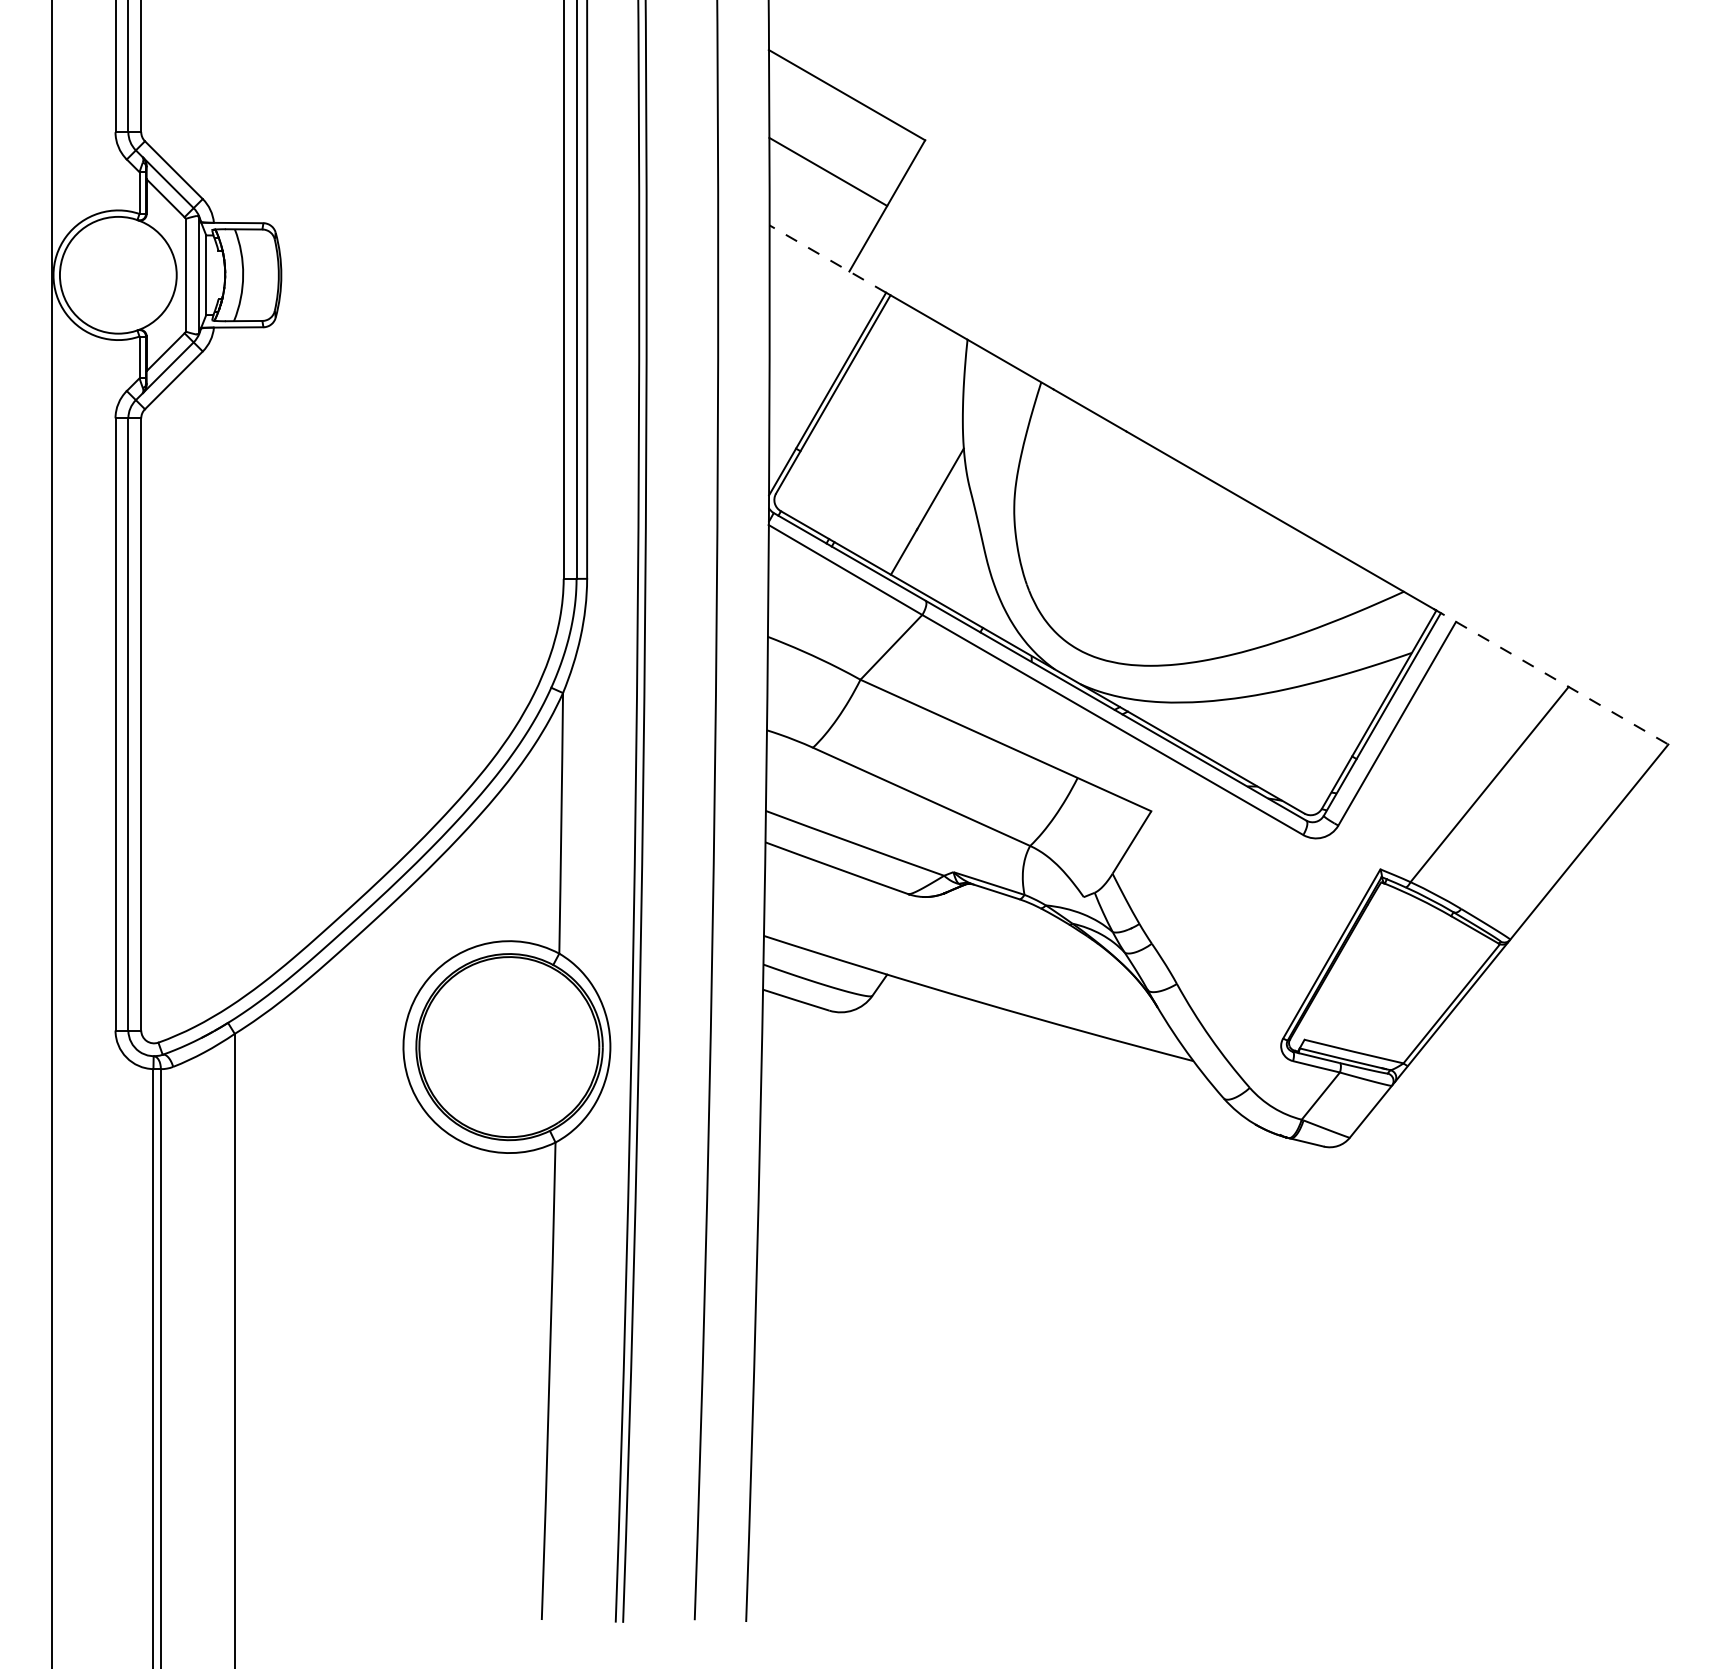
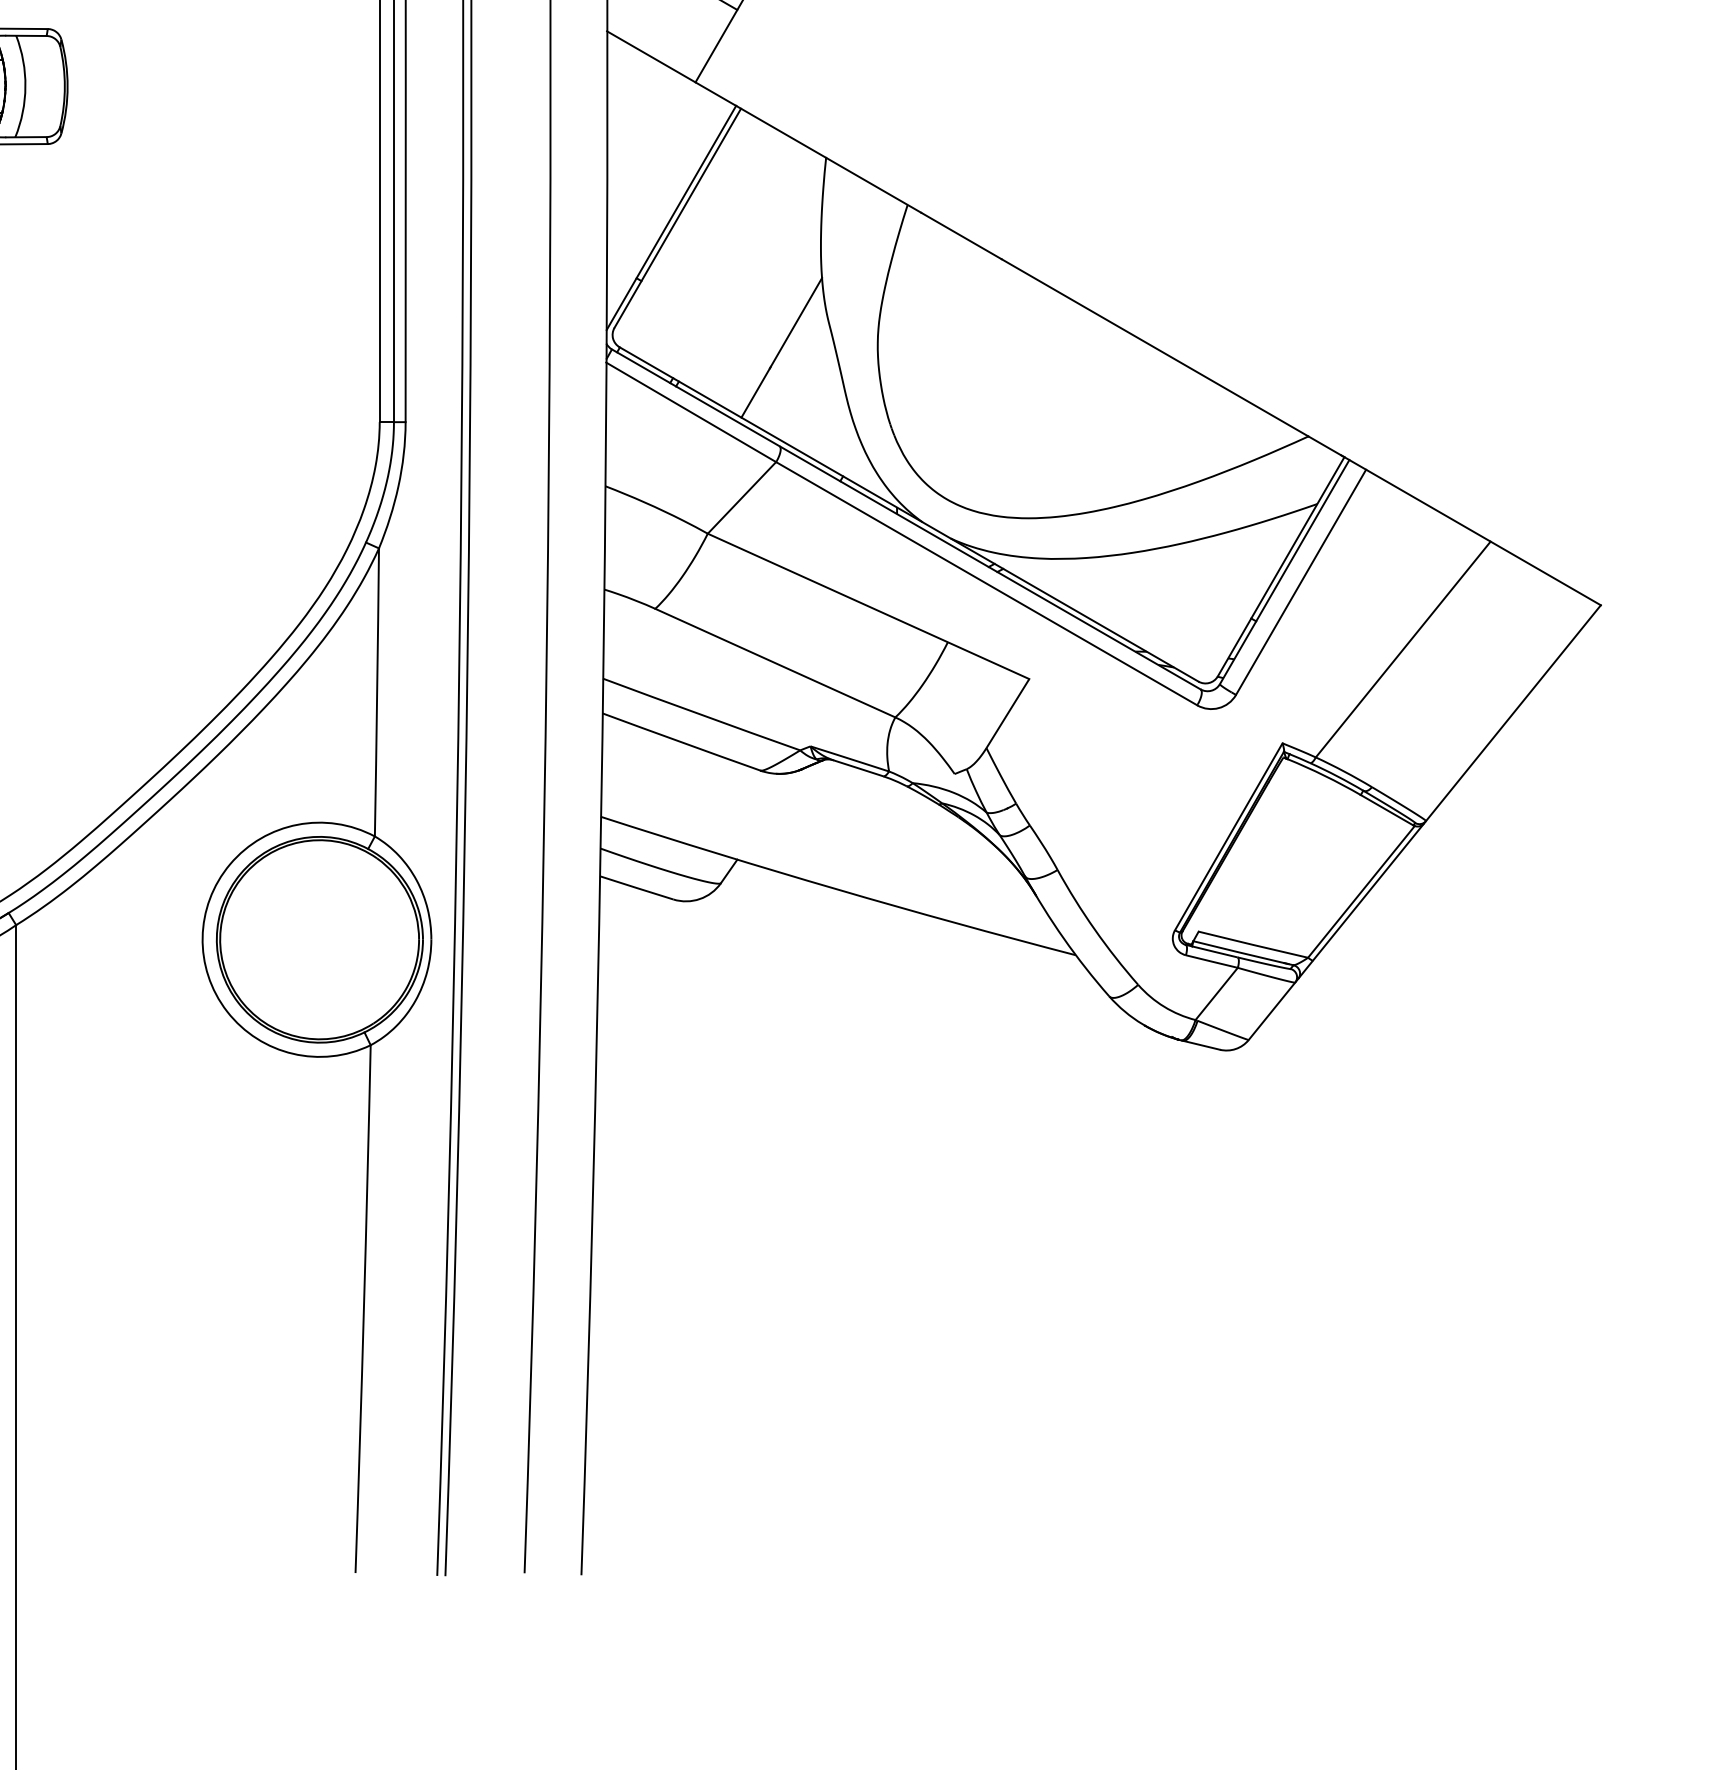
line: (827, 258) -> (671, 68), dashed -> solid
line: (1550, 676) -> (1470, 530), dashed -> solid

